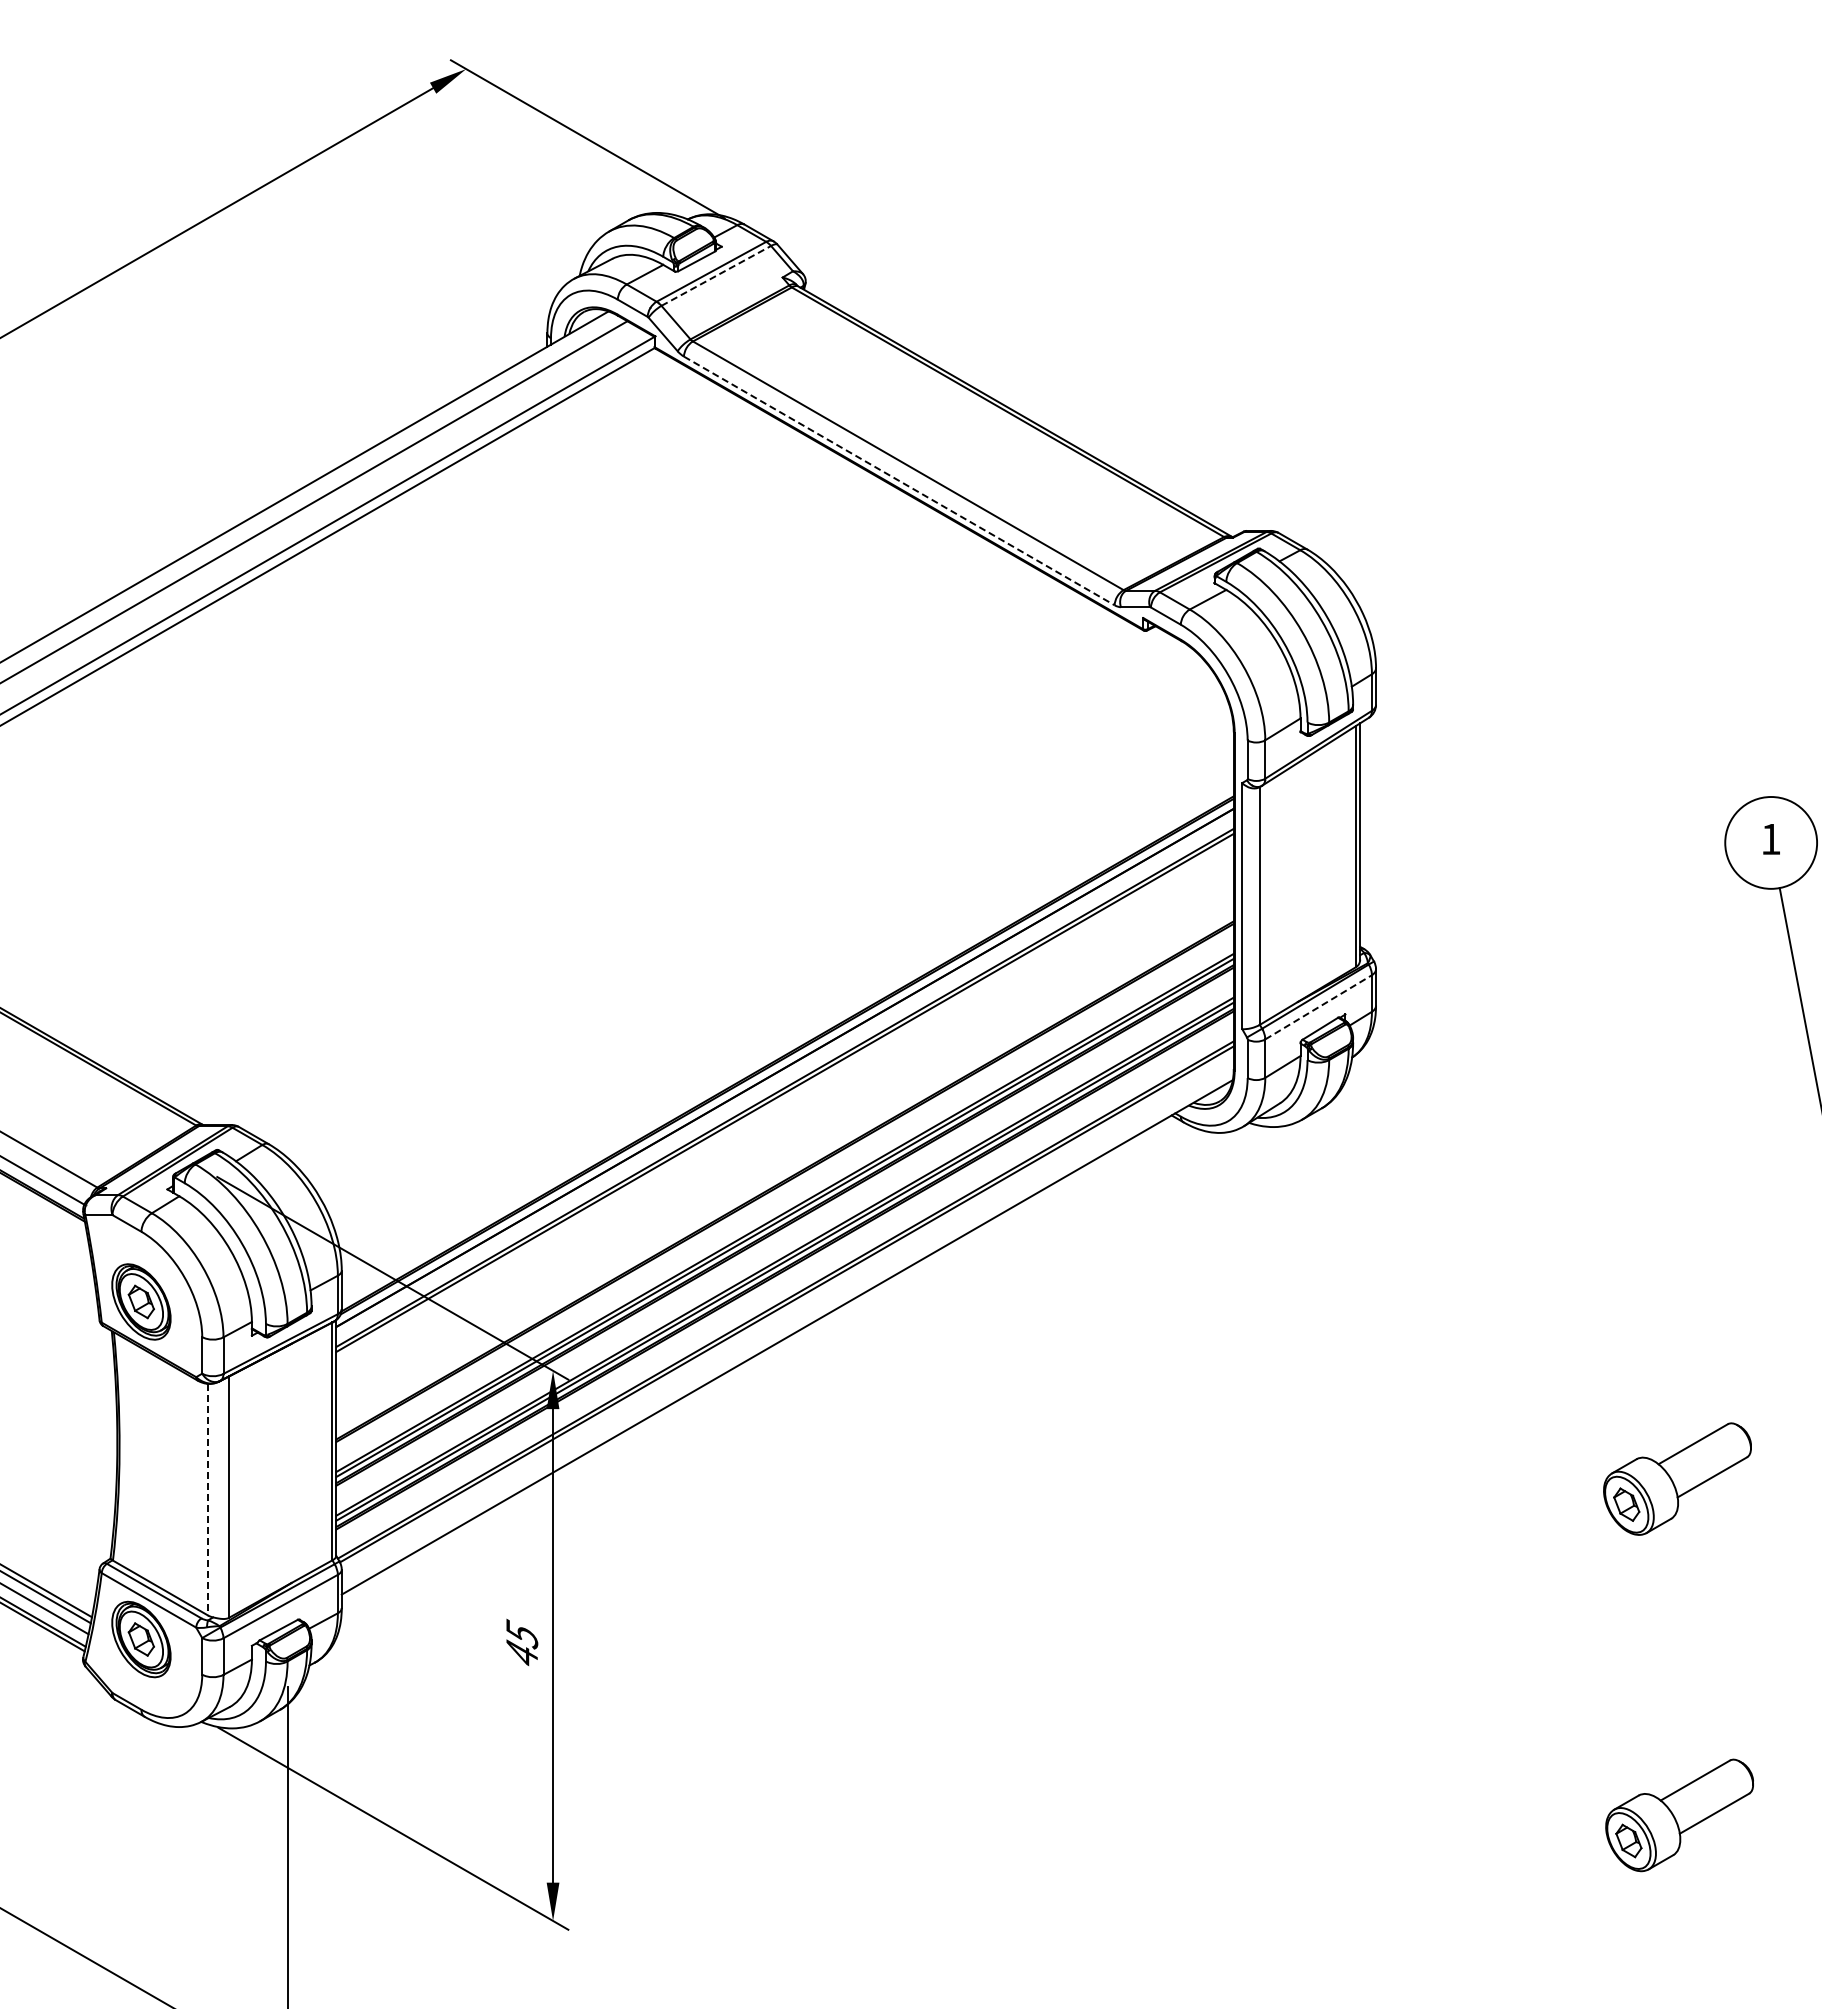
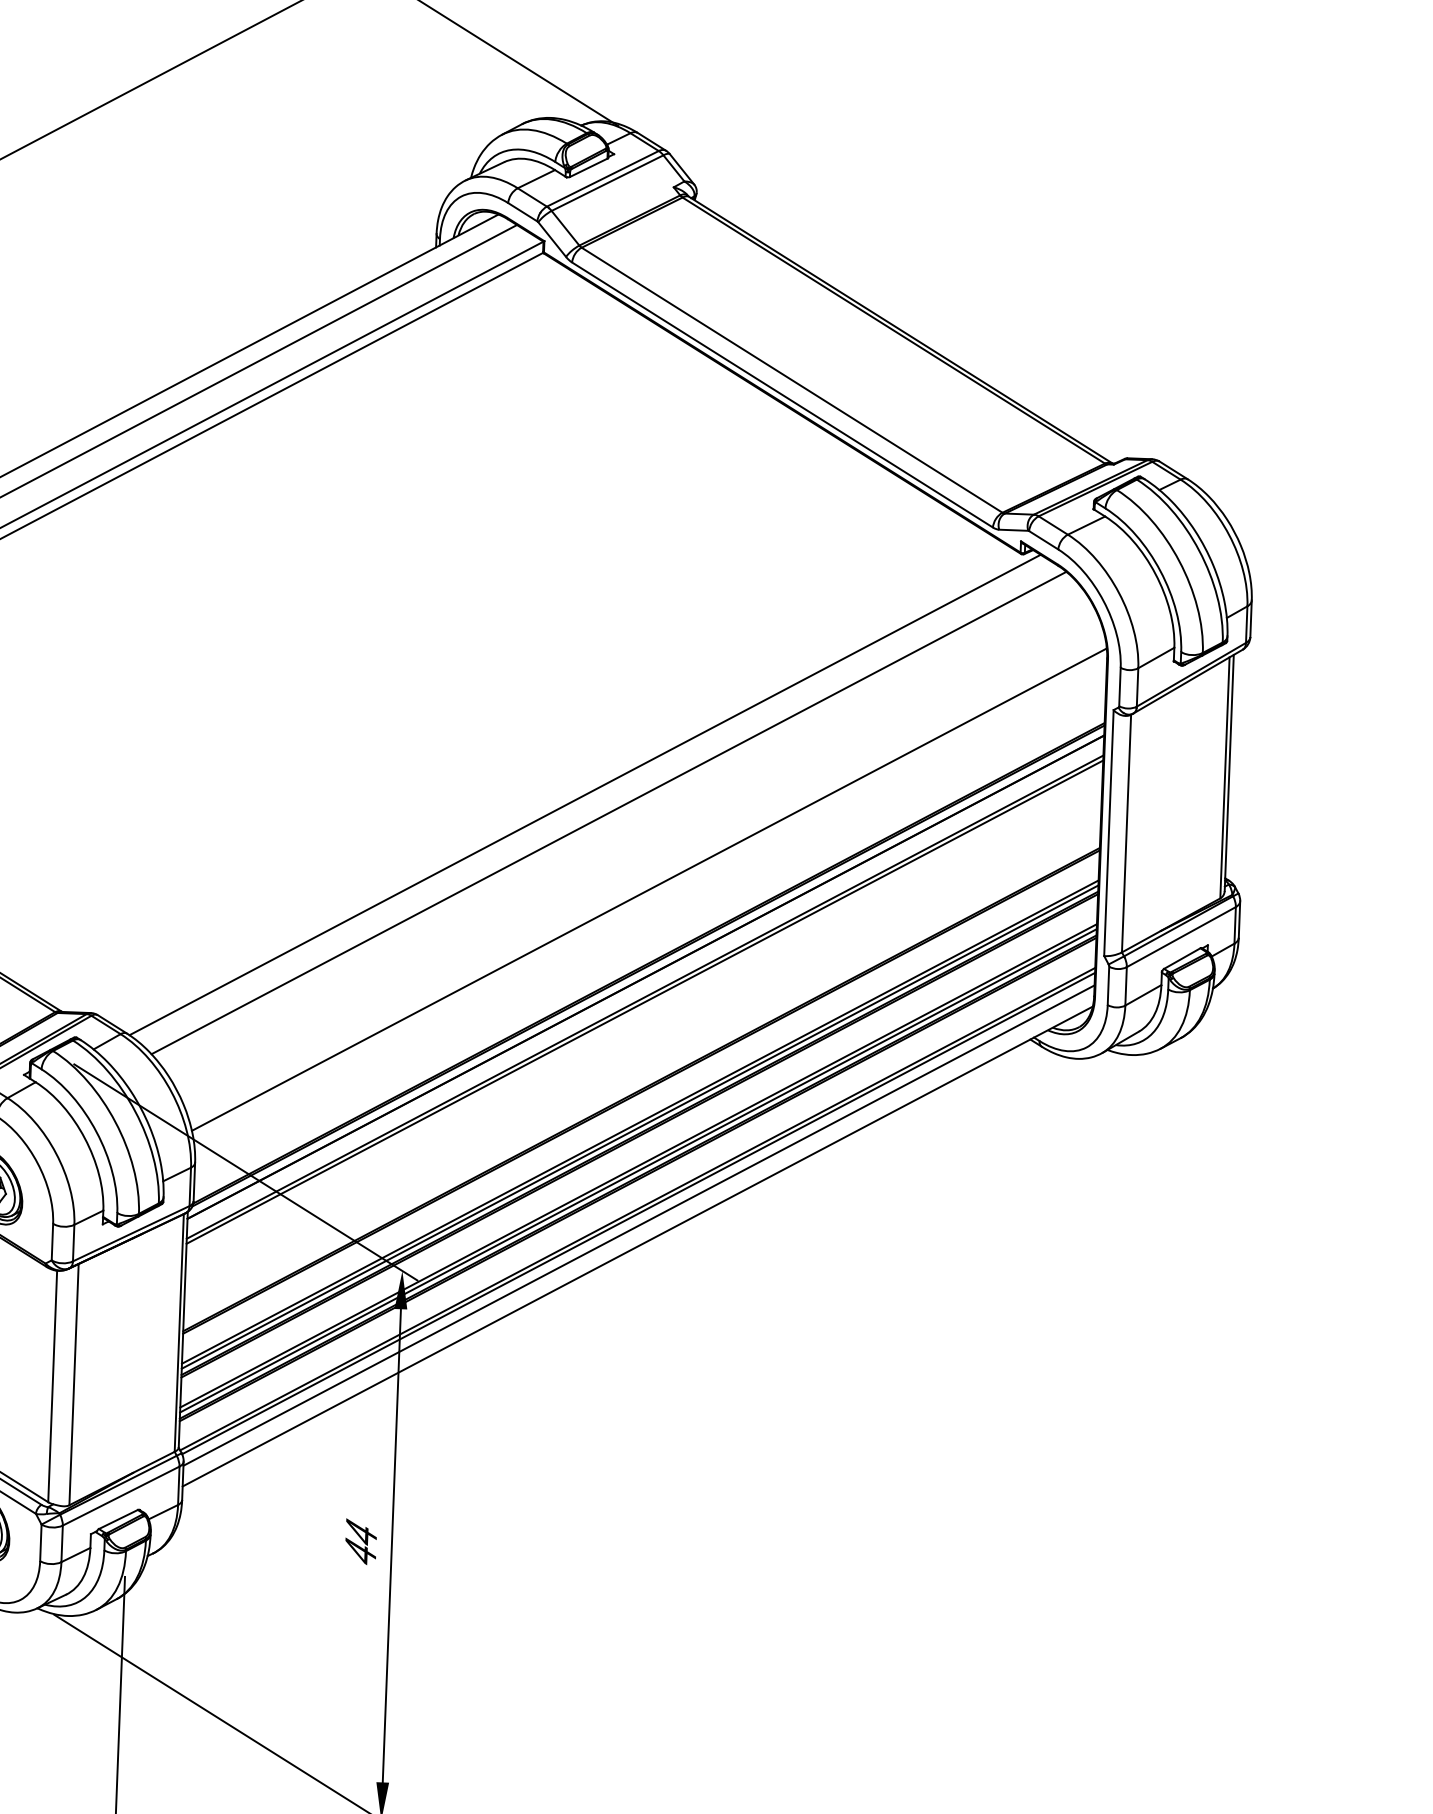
line: (716, 275) -> (607, 182), dashed -> solid
line: (899, 480) -> (782, 394), dashed -> solid
line: (717, 887) -> (585, 794), added
line: (741, 904) -> (608, 812), added
line: (785, 979) -> (649, 888), added
line: (1319, 1007) -> (1182, 937), dashed -> solid
line: (787, 1315) -> (638, 1224), added
line: (208, 1499) -> (53, 1386), dashed -> solid
text: (522, 1633) -> (361, 1532), 45 -> 44

